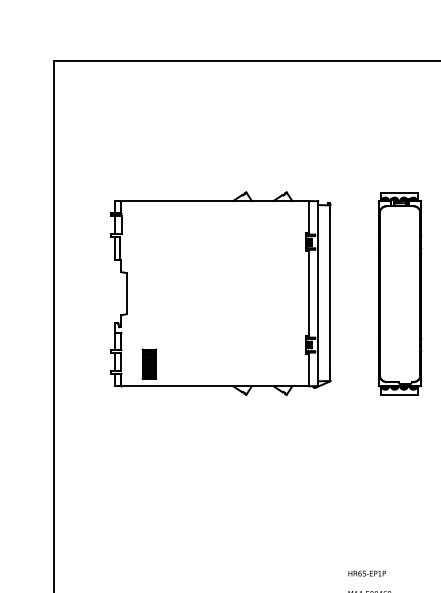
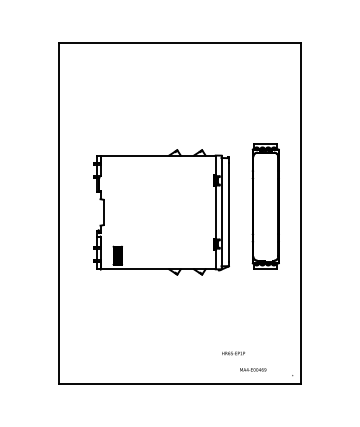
part: (220, 293) -> (161, 212), moved
part: (399, 293) -> (265, 206), moved
text: (367, 573) -> (233, 353), moved

